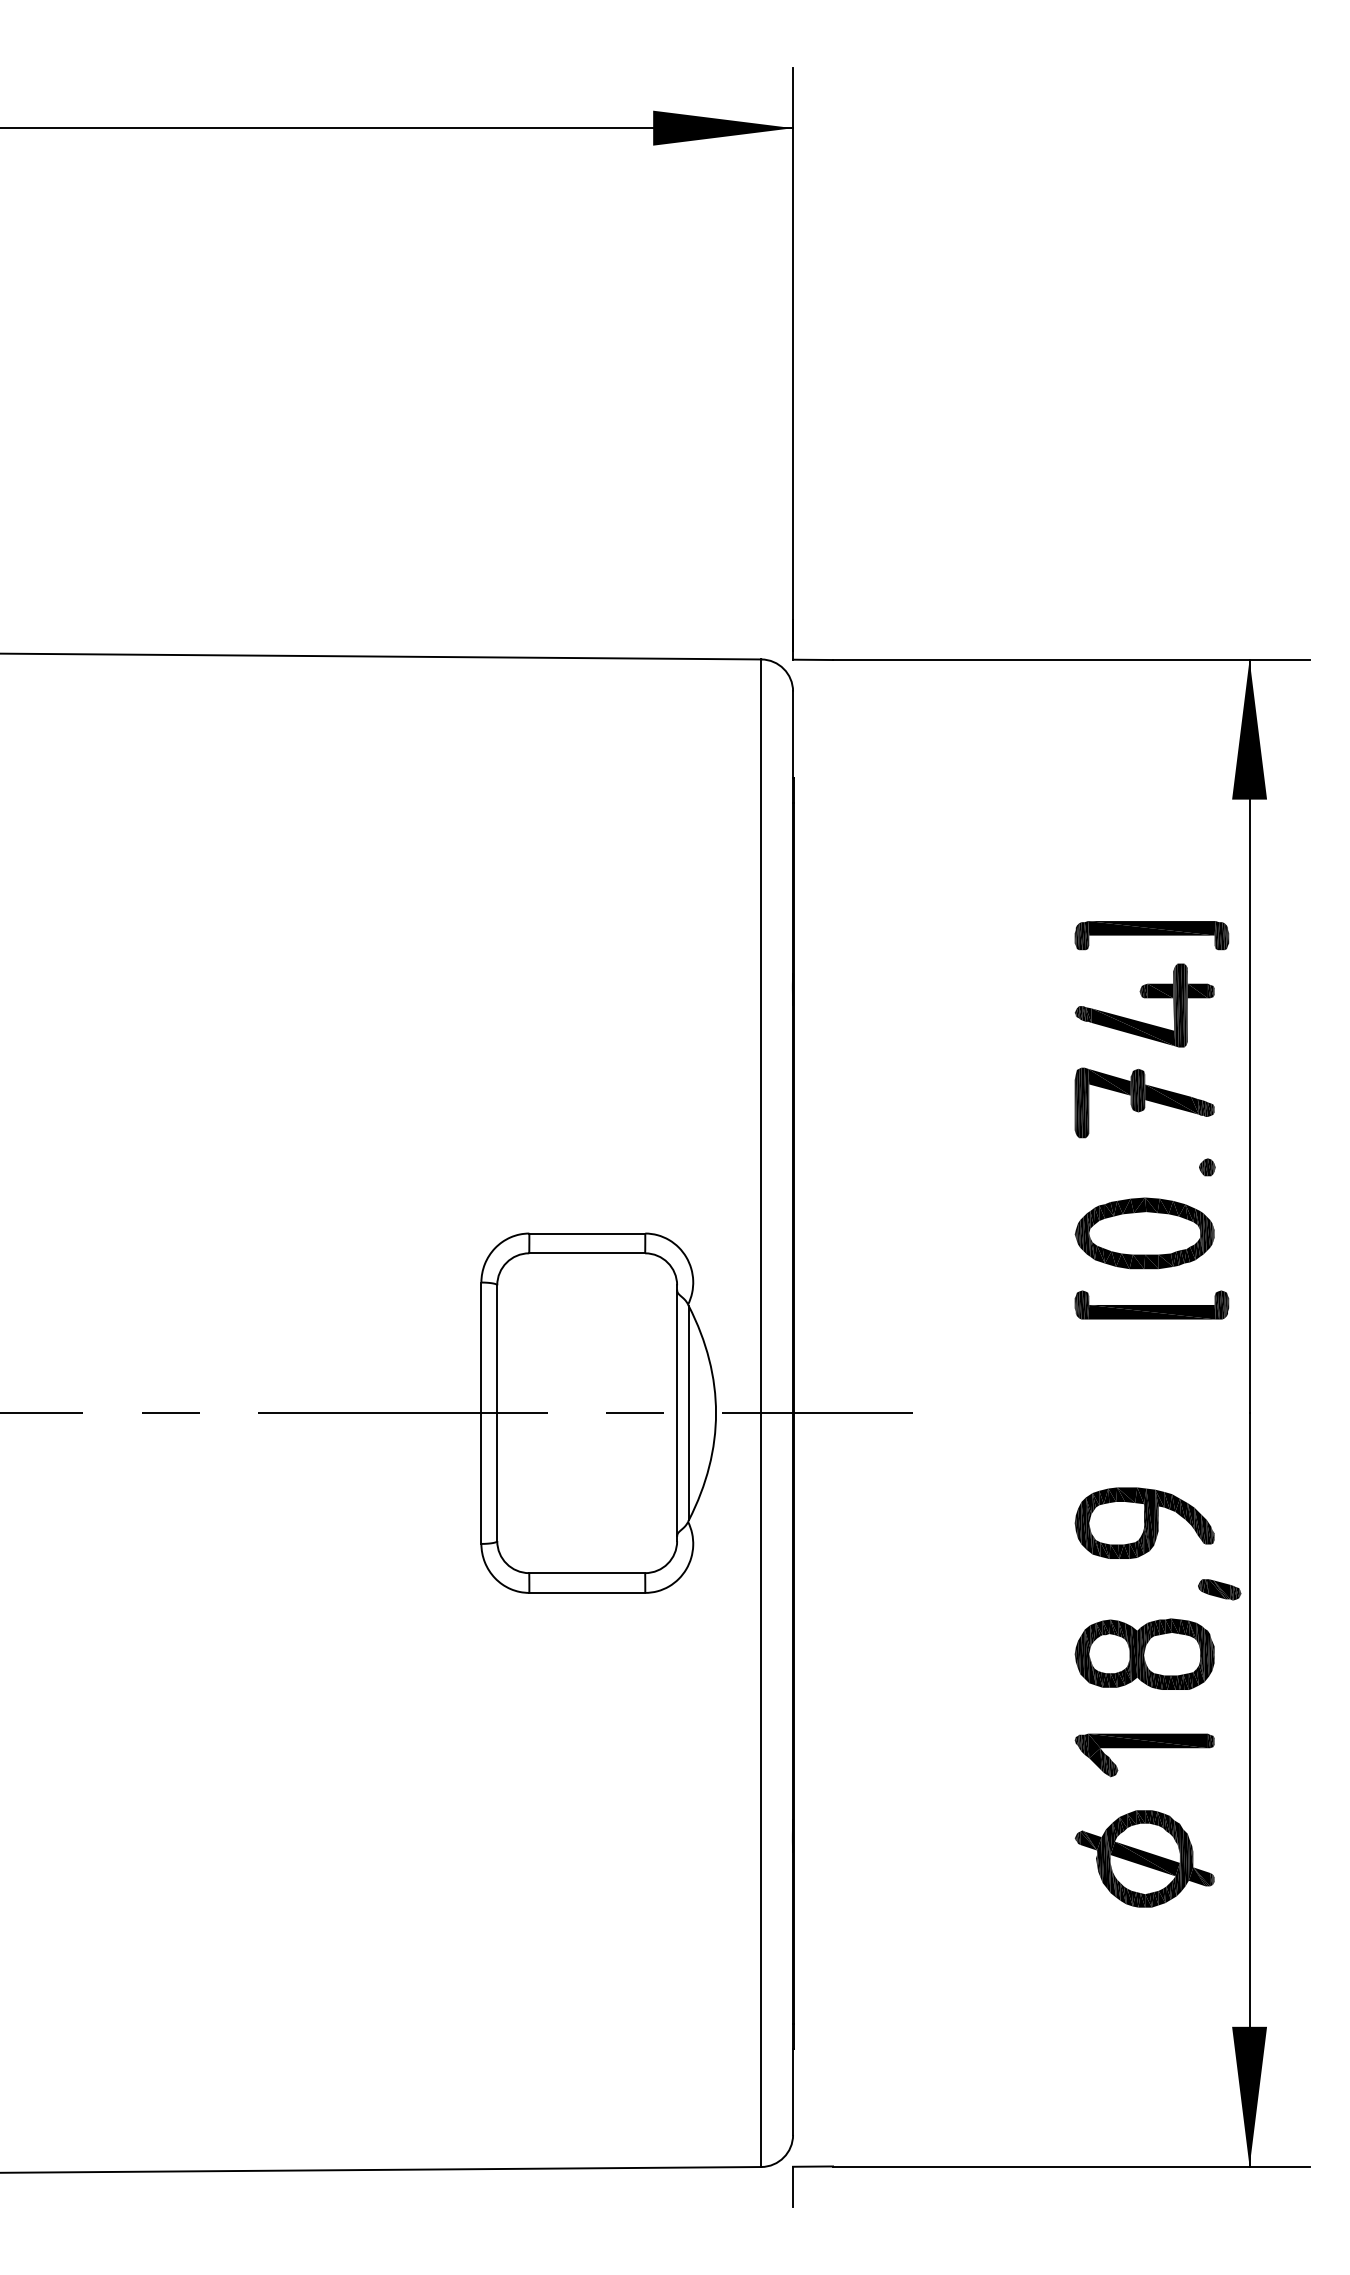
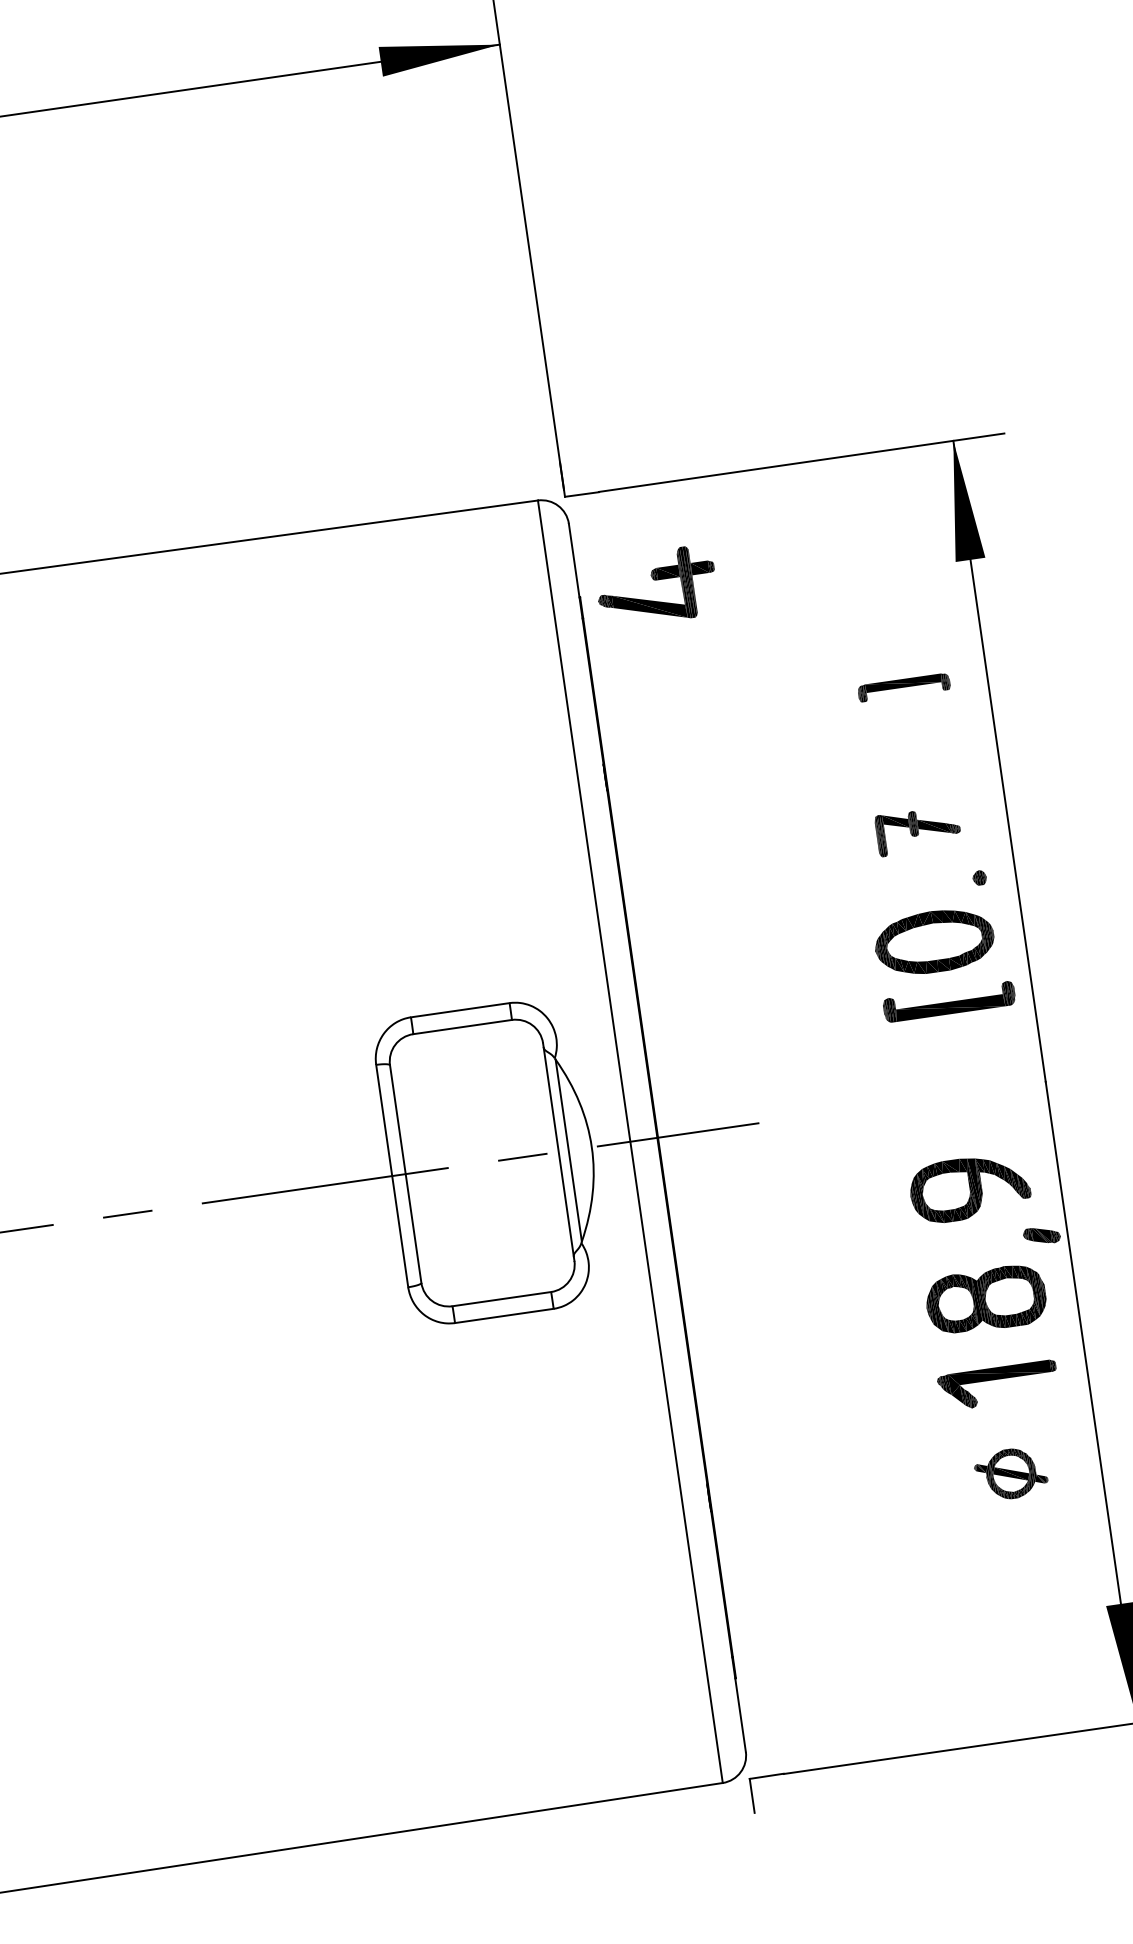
part: (1151, 935) -> (903, 687), size x0.7
part: (1144, 998) -> (655, 580), moved
part: (1144, 1102) -> (918, 830), size x0.7
part: (1144, 1858) -> (1010, 1473), size x0.6

